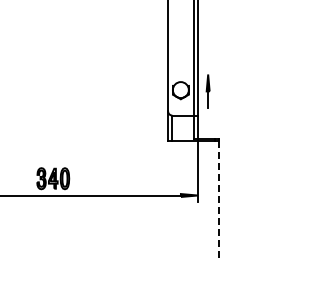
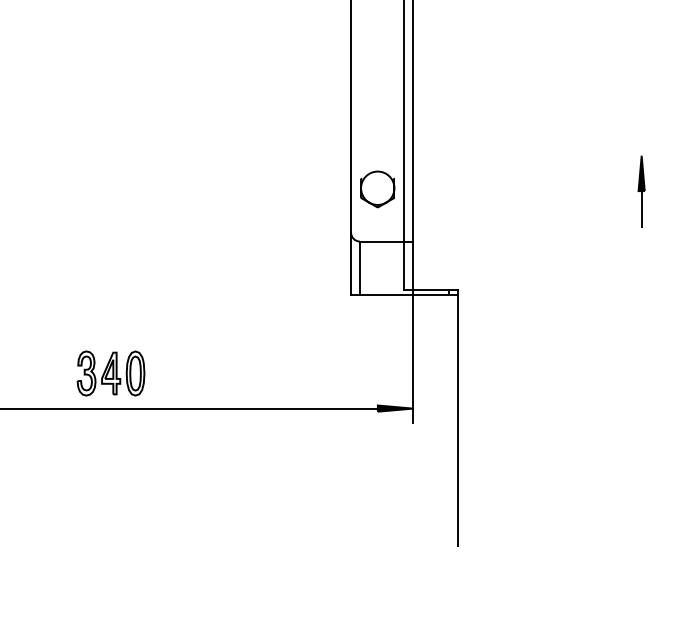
part: (207, 91) -> (640, 191), moved
line: (219, 201) -> (458, 421), dashed -> solid

